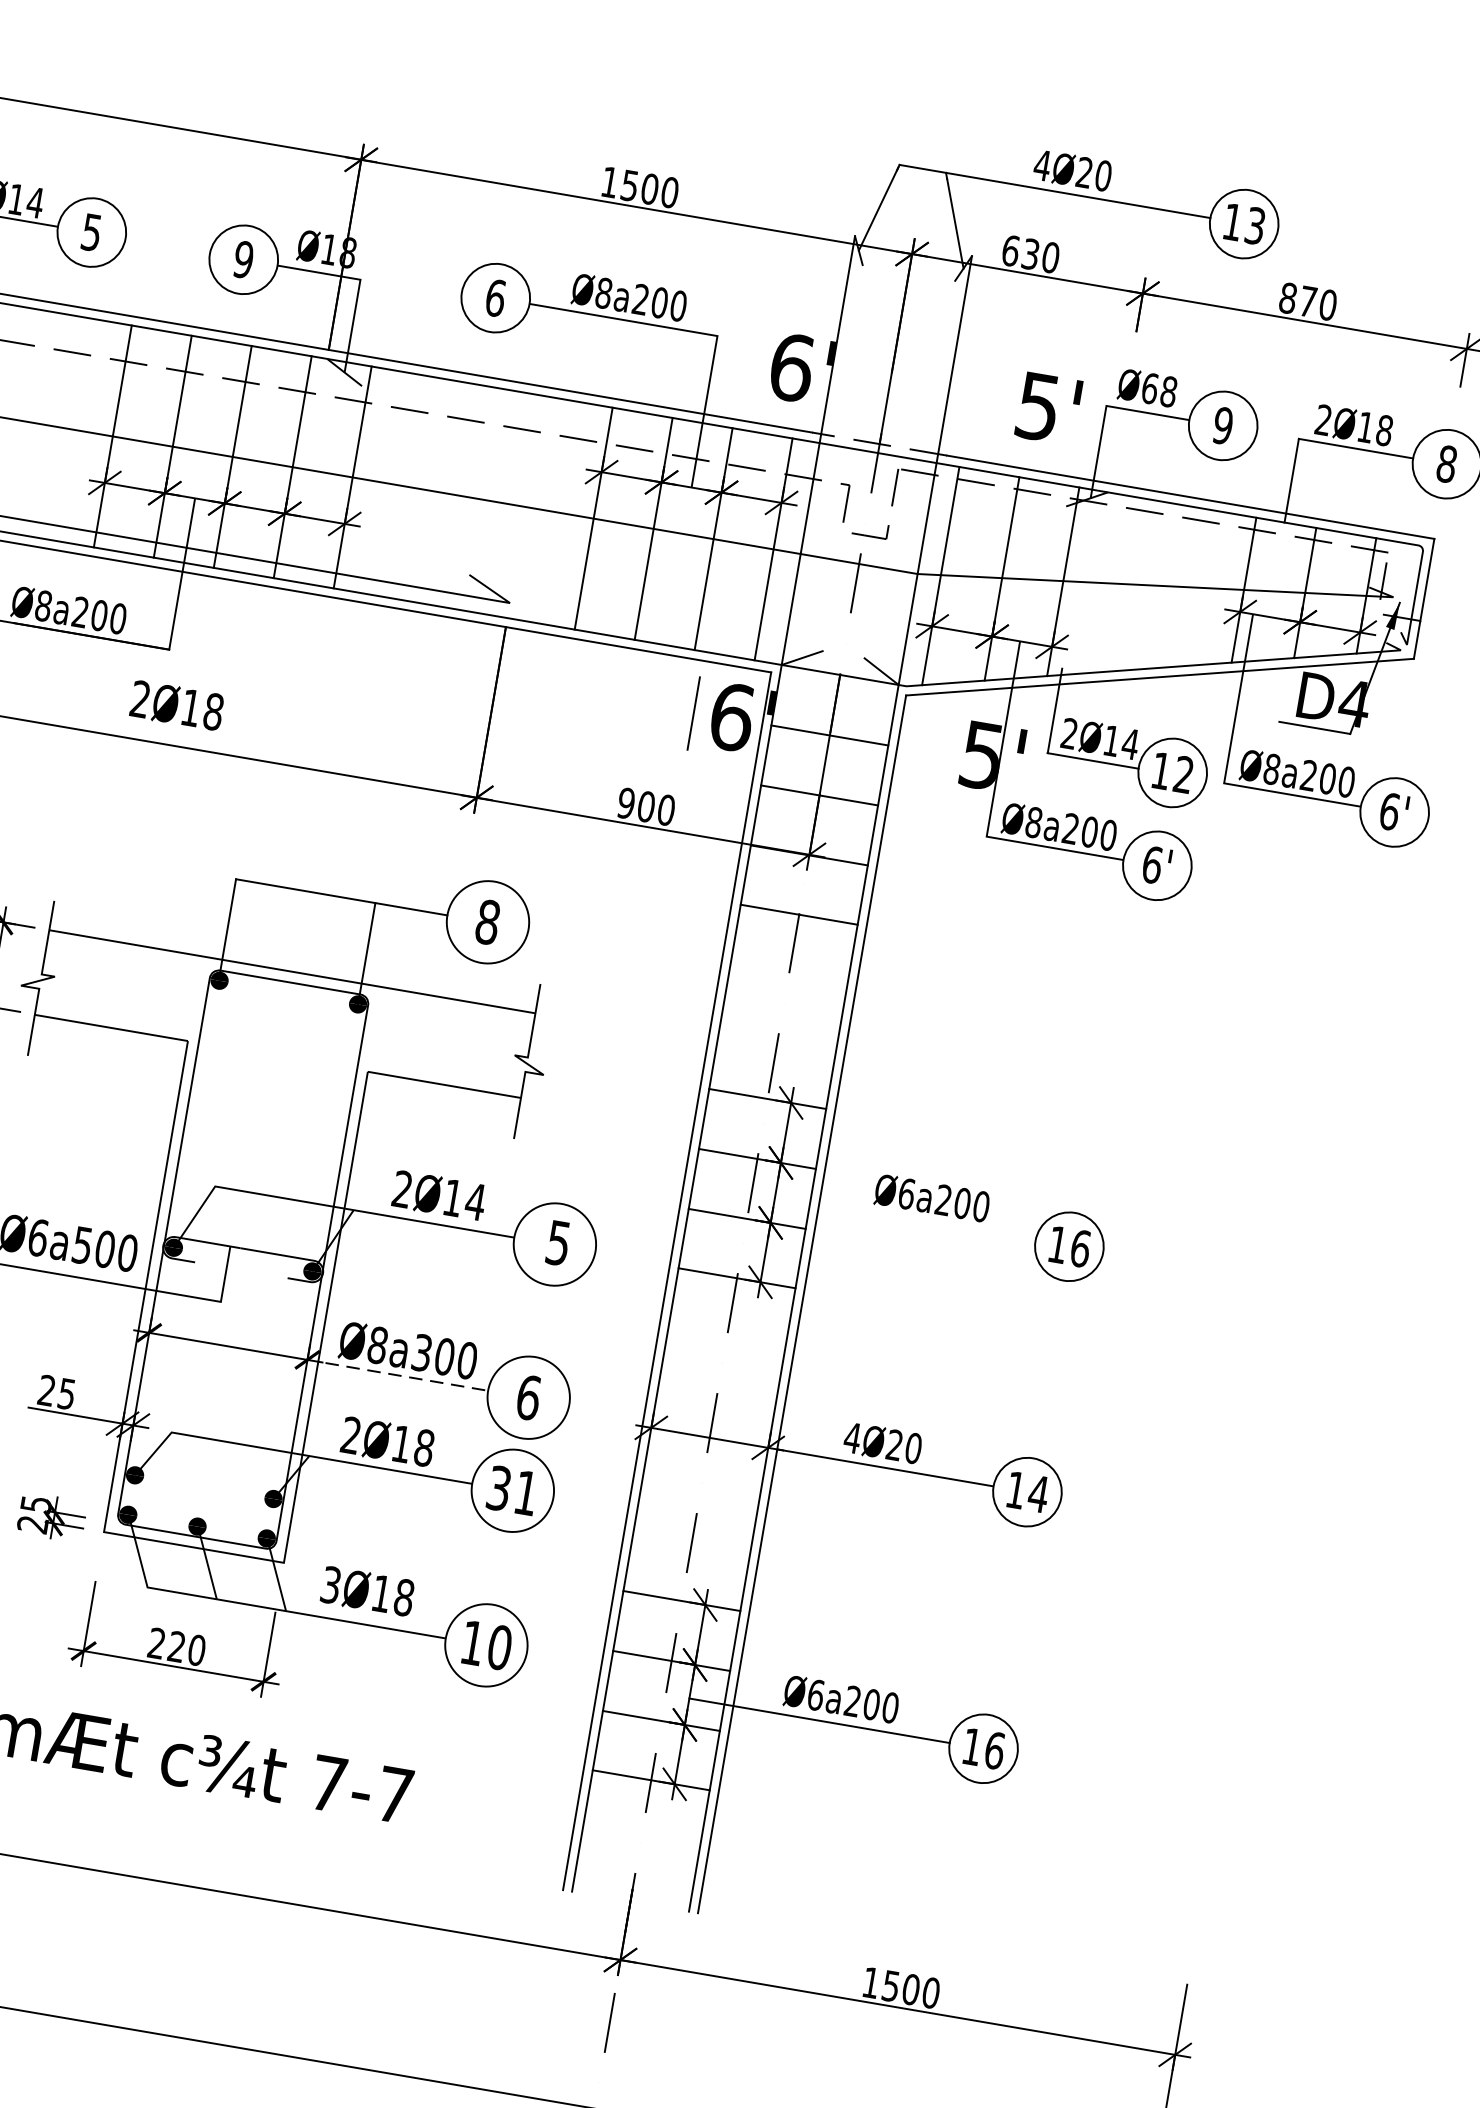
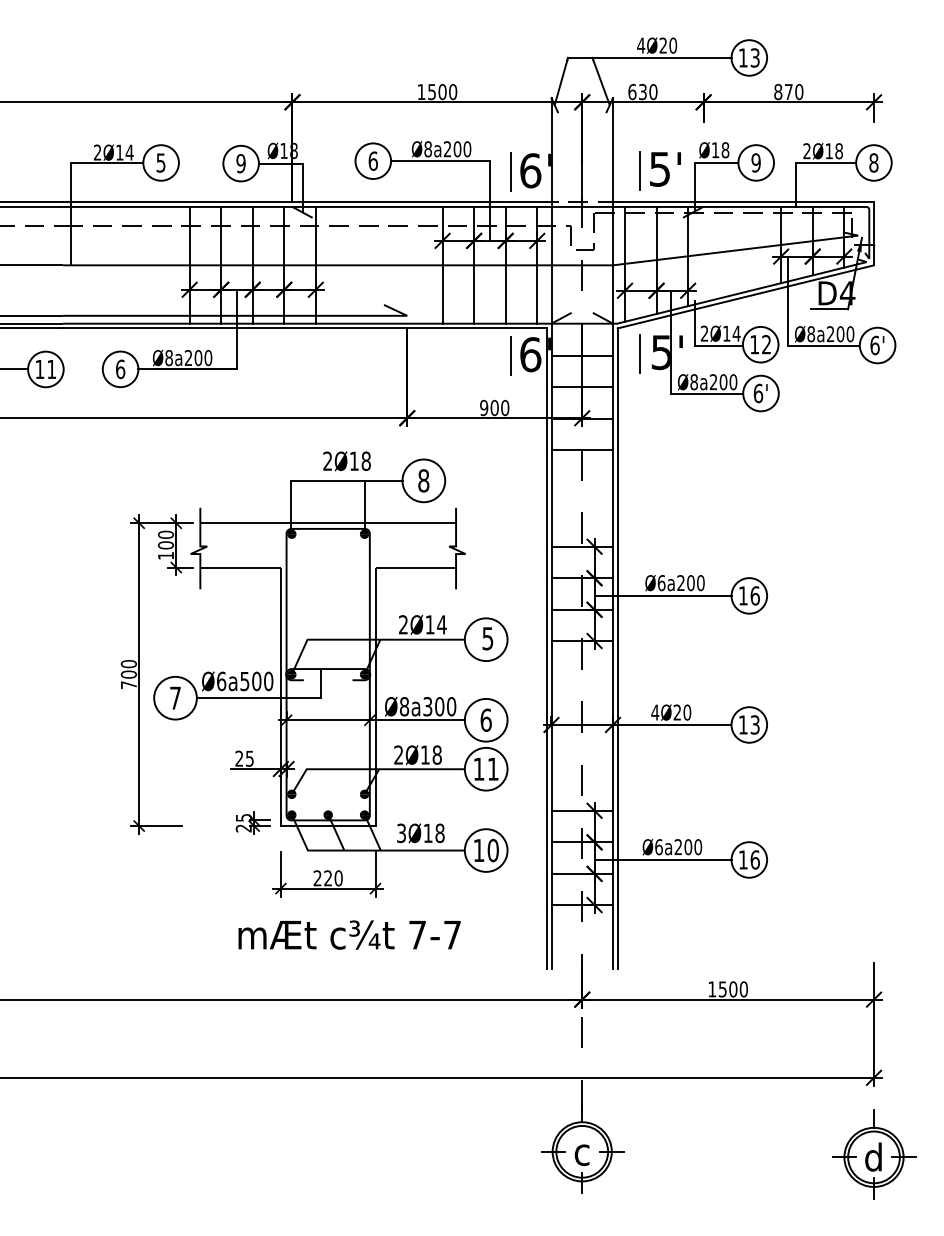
line: (753, 362) -> (510, 171), added
text: (1149, 389) -> (715, 150), Ø68 -> Ø18
line: (998, 402) -> (639, 170), added
text: (176, 705) -> (346, 461), moved
line: (939, 750) -> (639, 353), added
line: (904, 1217) -> (662, 595), added
line: (407, 1377) -> (422, 720), dashed -> solid
text: (498, 1486) -> (478, 768), 31 -> 11
text: (1039, 1493) -> (755, 724), 14 -> 13

